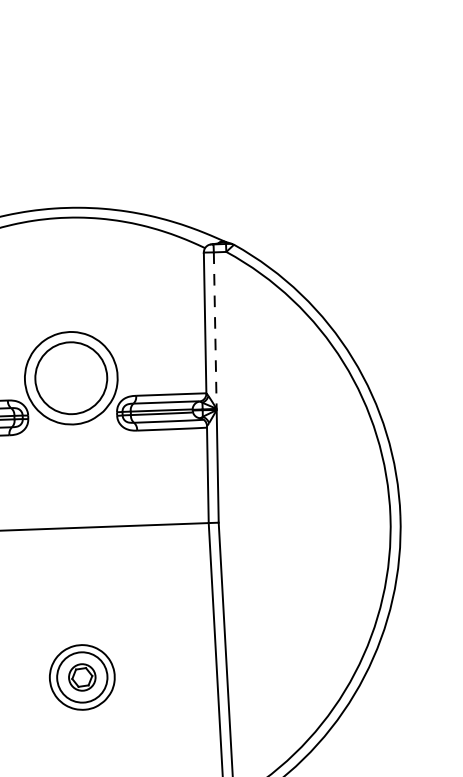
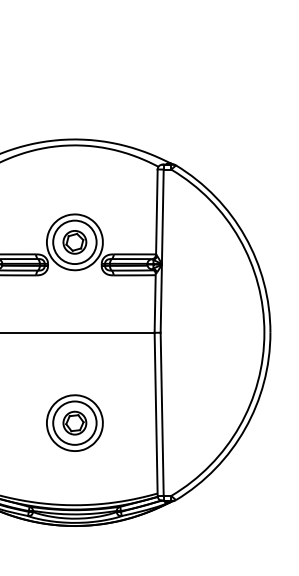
line: (214, 331) -> (162, 217), dashed -> solid
part: (70, 378) -> (74, 242), added
part: (81, 676) -> (74, 422), size x1.43

